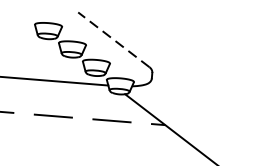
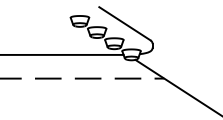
line: (113, 39) -> (124, 23), dashed -> solid

